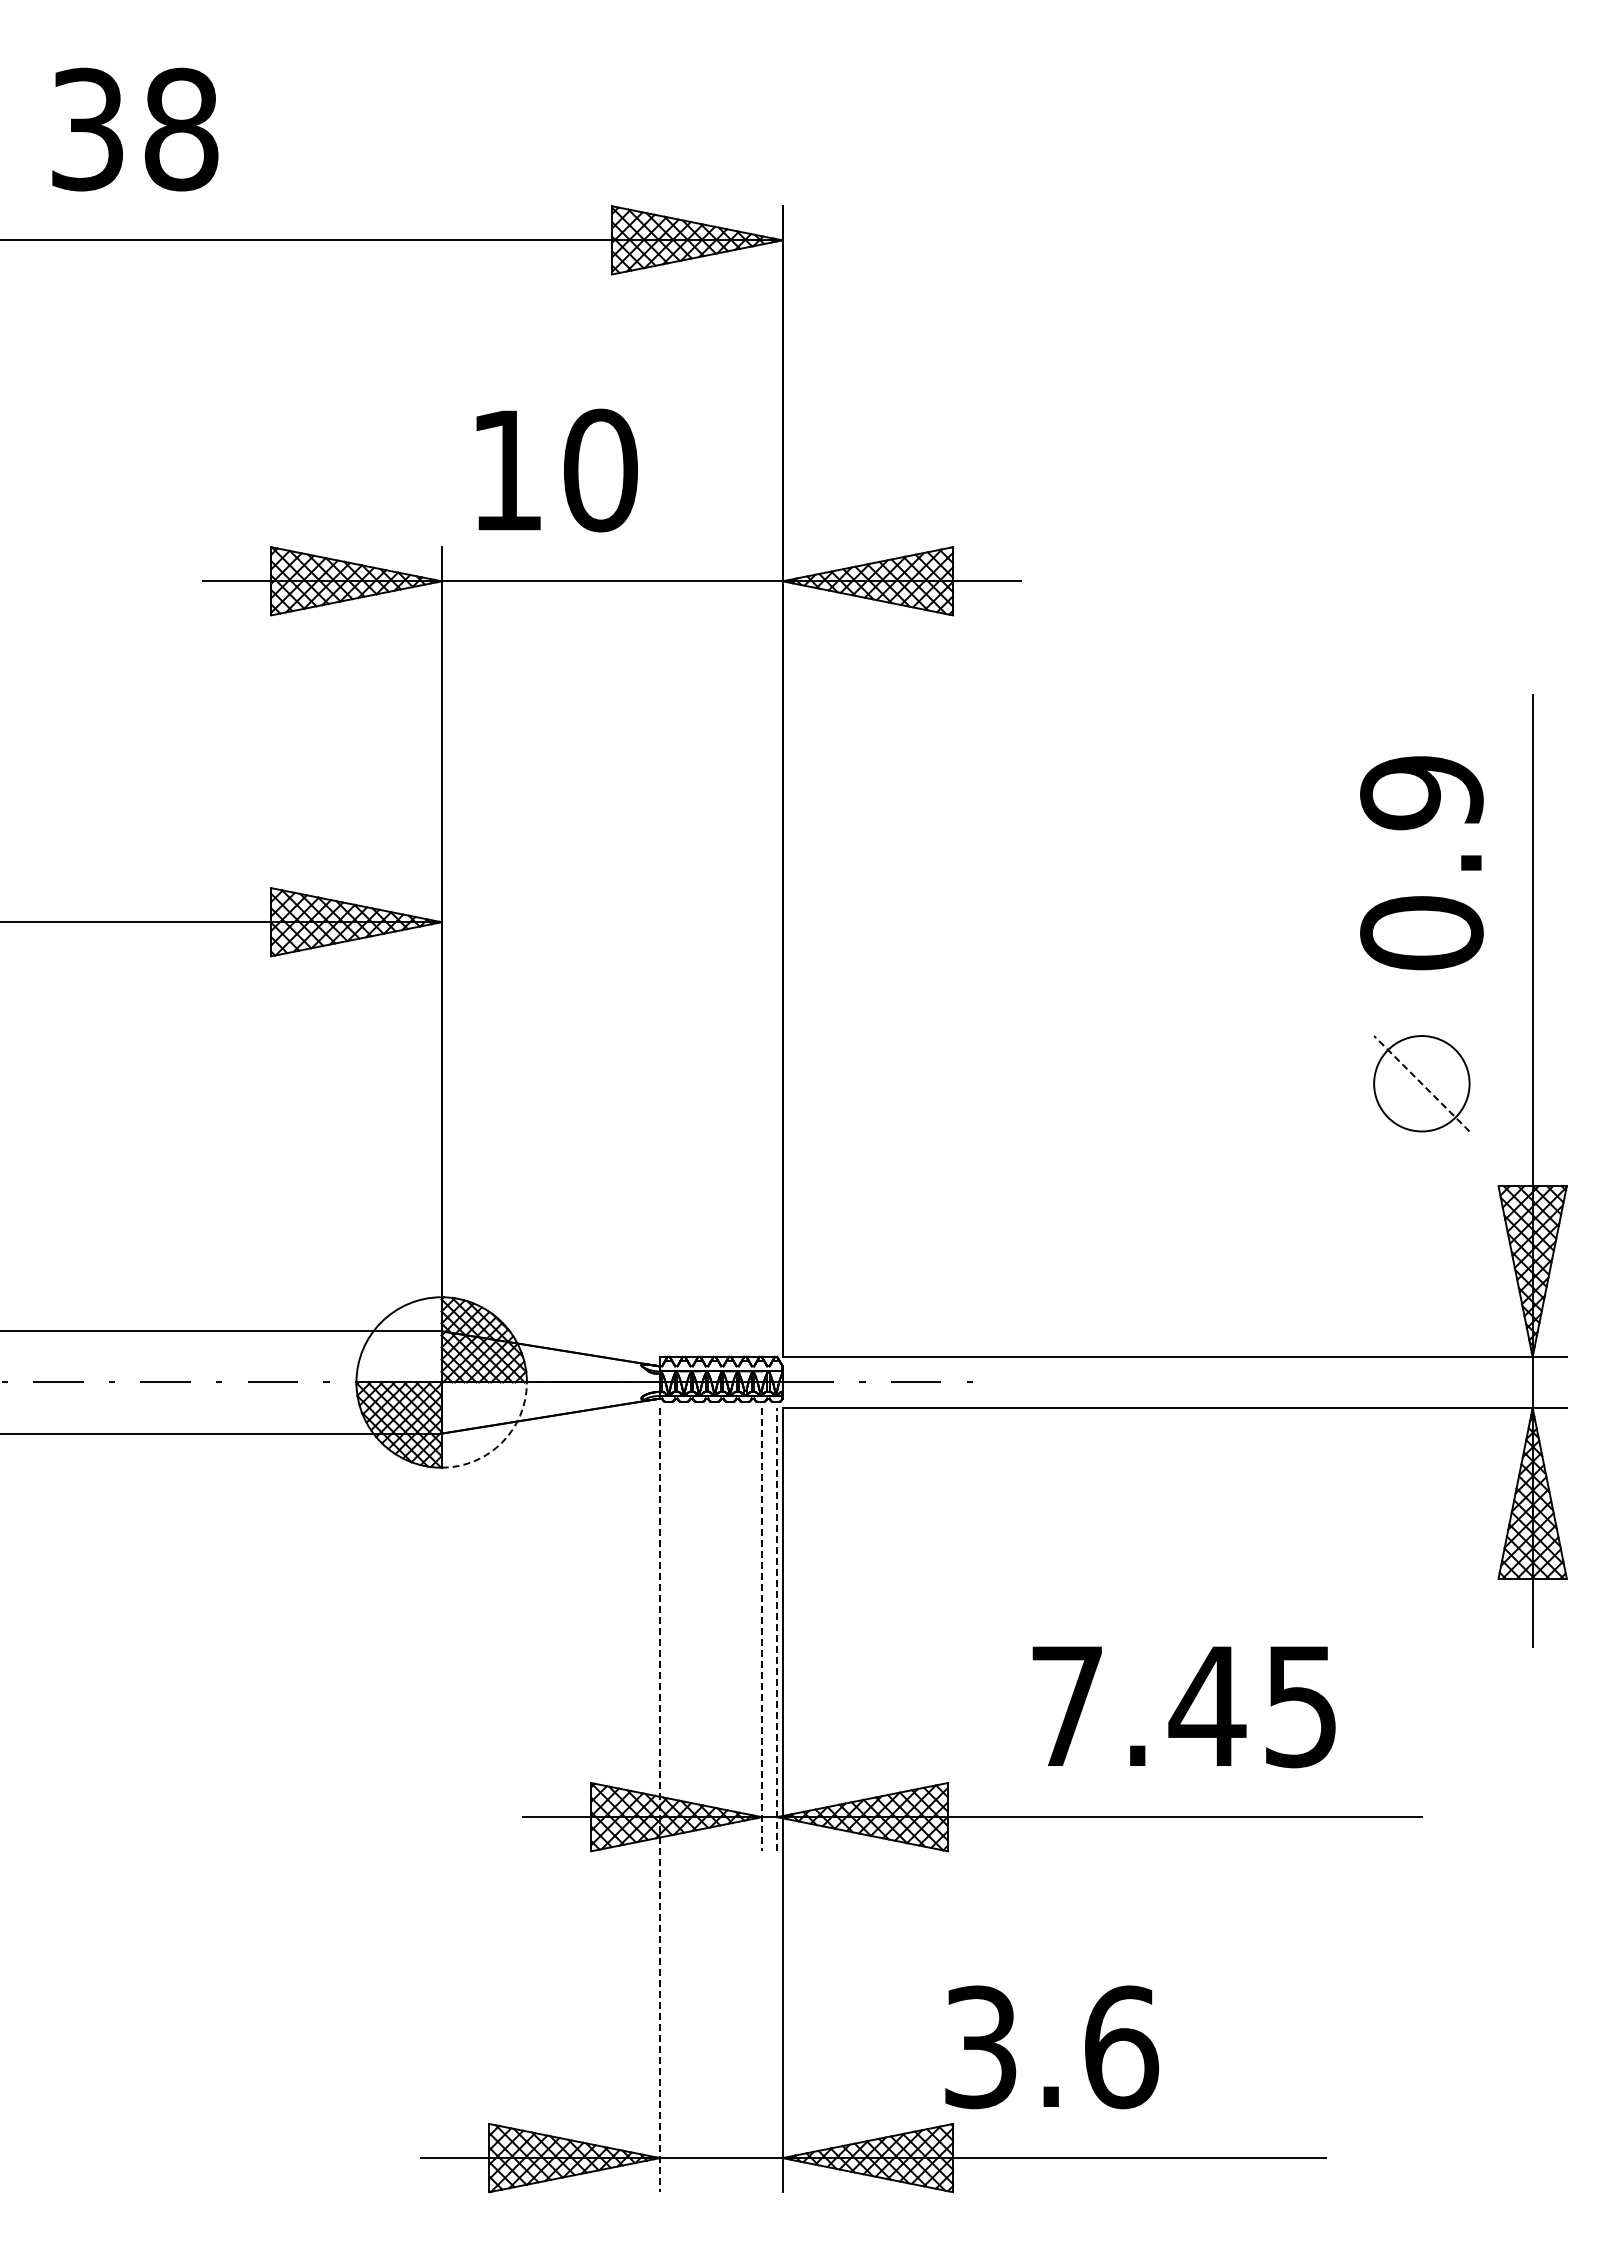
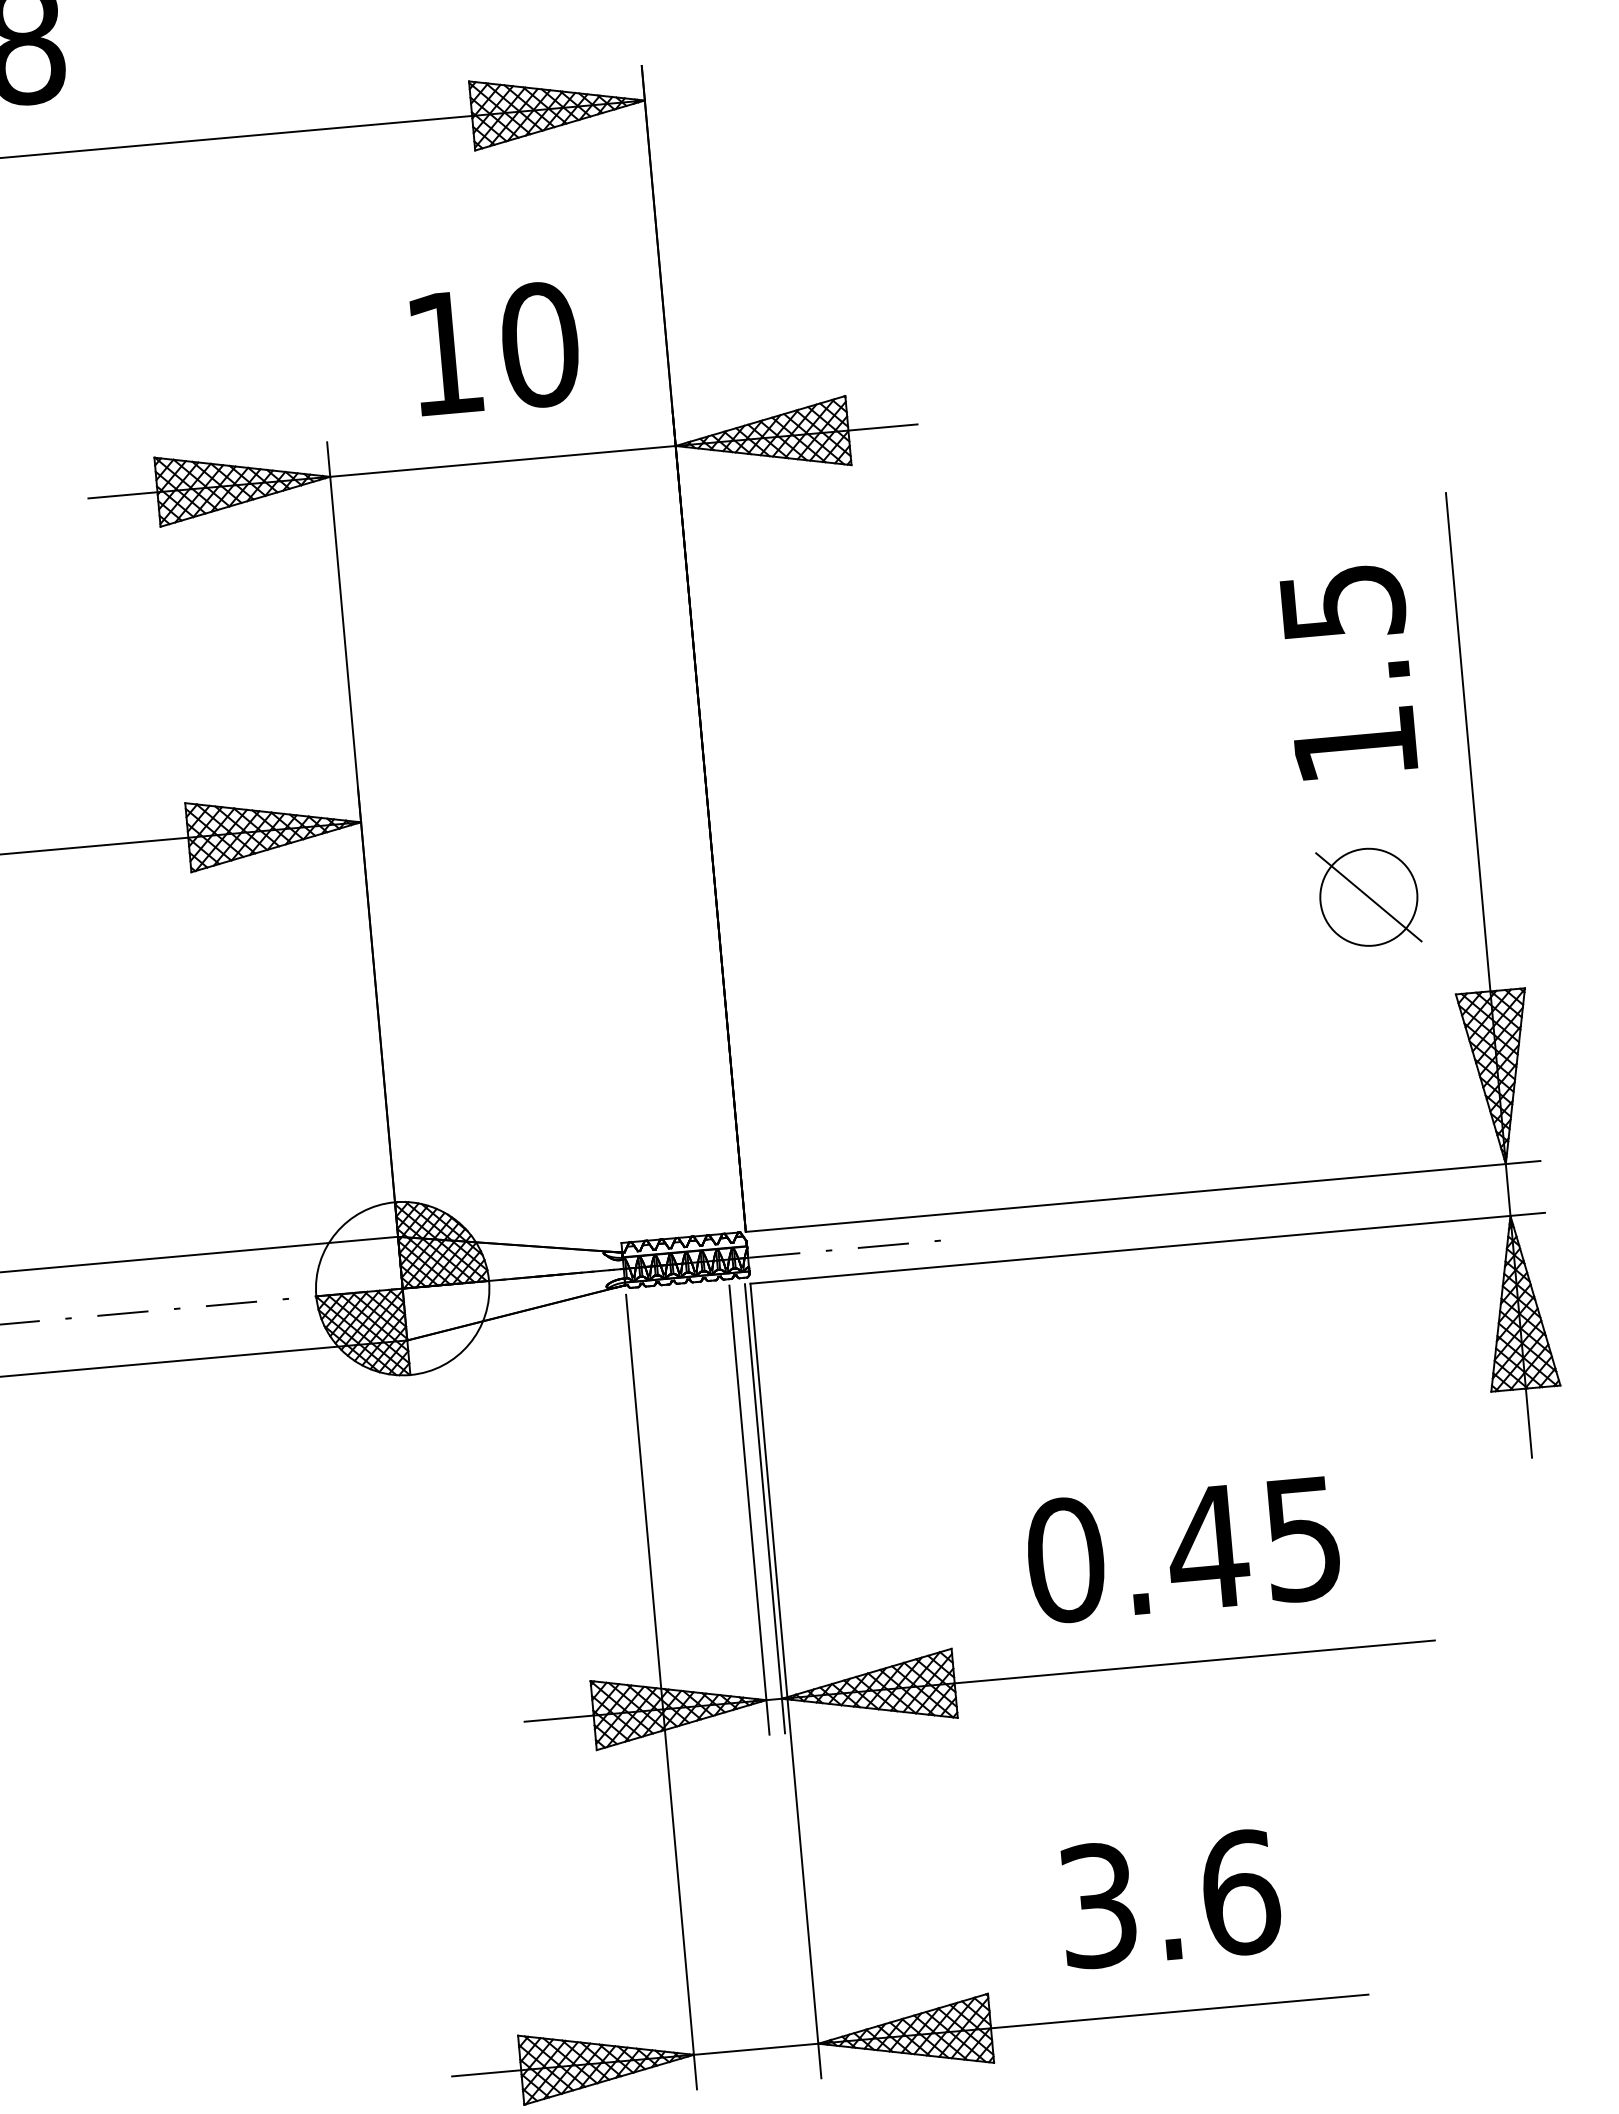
text: (556, 470) -> (495, 348), moved
text: (1421, 863) -> (1348, 674), 0.9 -> 1.5
line: (1421, 1083) -> (1368, 897), dashed -> solid
arc: (501, 1442) -> (468, 1344), dashed -> solid
line: (761, 1629) -> (749, 1510), dashed -> solid
line: (777, 1629) -> (765, 1508), dashed -> solid
text: (1067, 1706) -> (1066, 1560), 7.45 -> 0.45
line: (659, 1800) -> (661, 1692), dashed -> solid
text: (1052, 2047) -> (1170, 1899), moved

